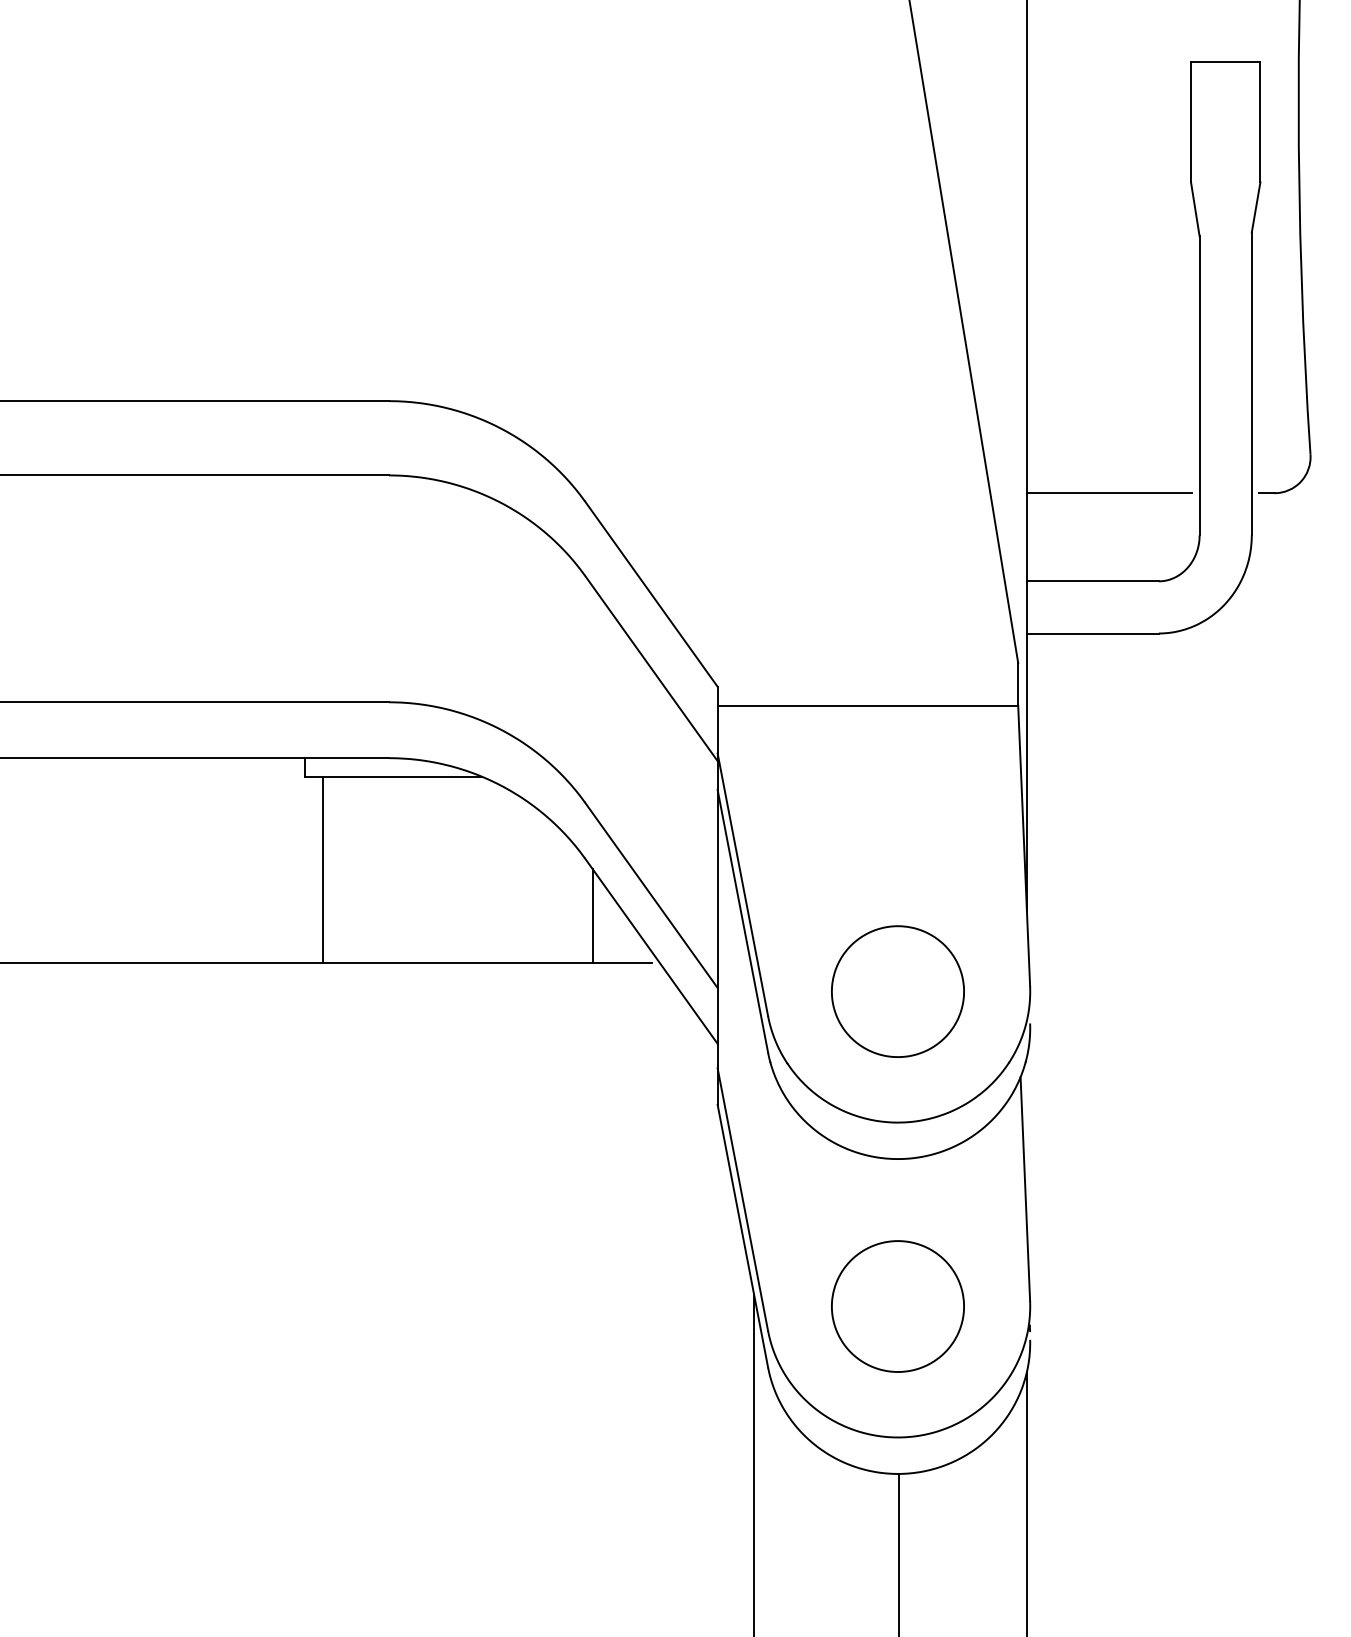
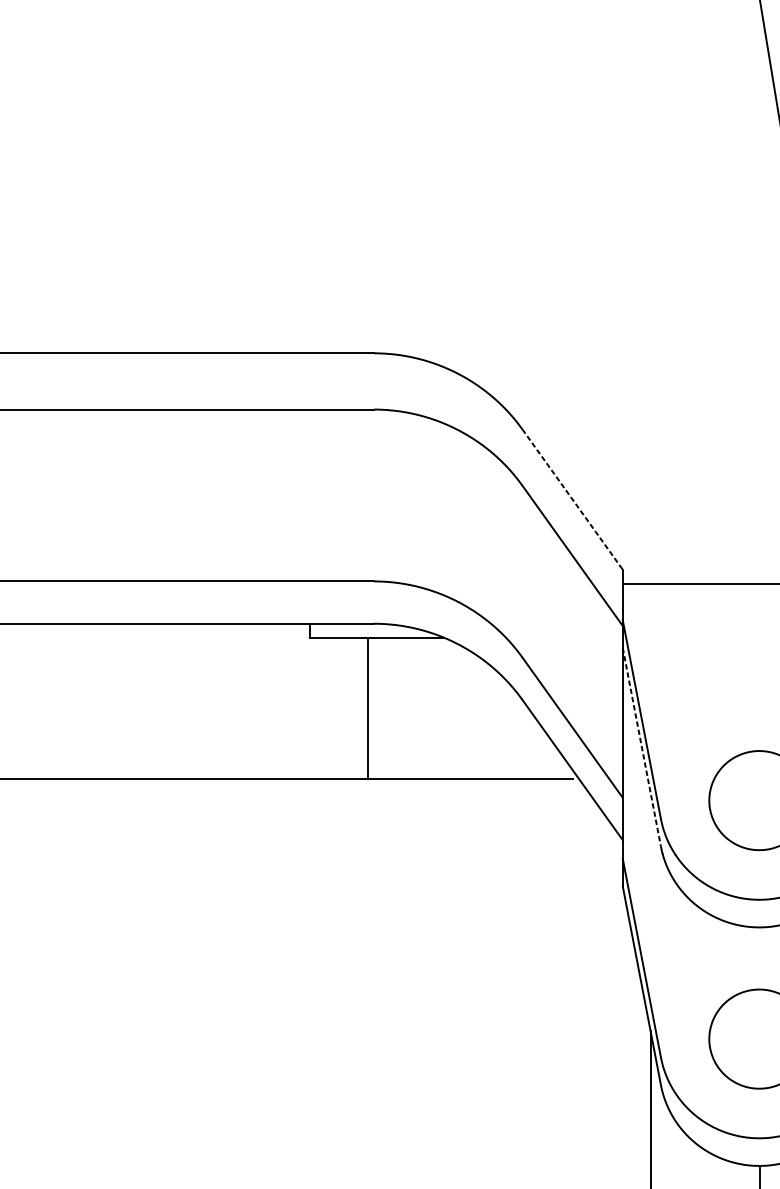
line: (651, 594) -> (572, 499), solid -> dashed
line: (323, 869) -> (368, 708), moved
line: (592, 915) -> (527, 742), removed
line: (742, 921) -> (641, 747), solid -> dashed

